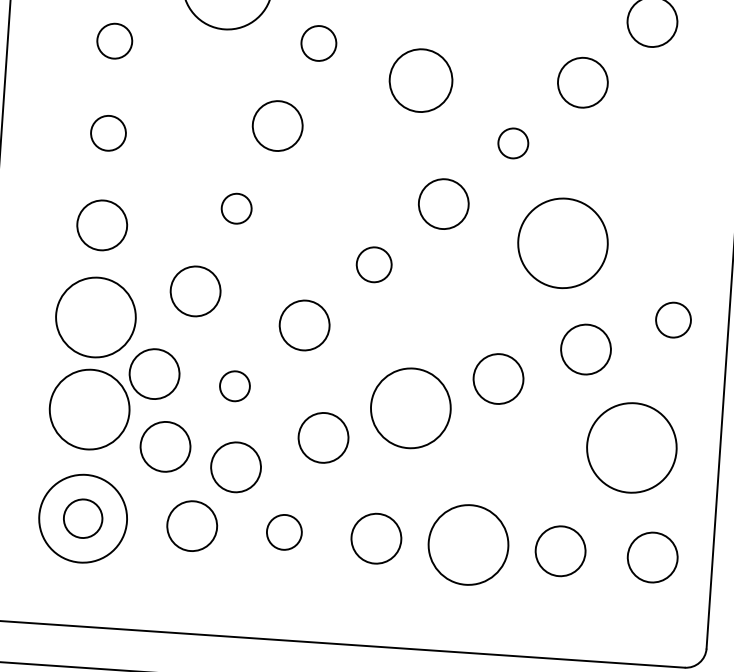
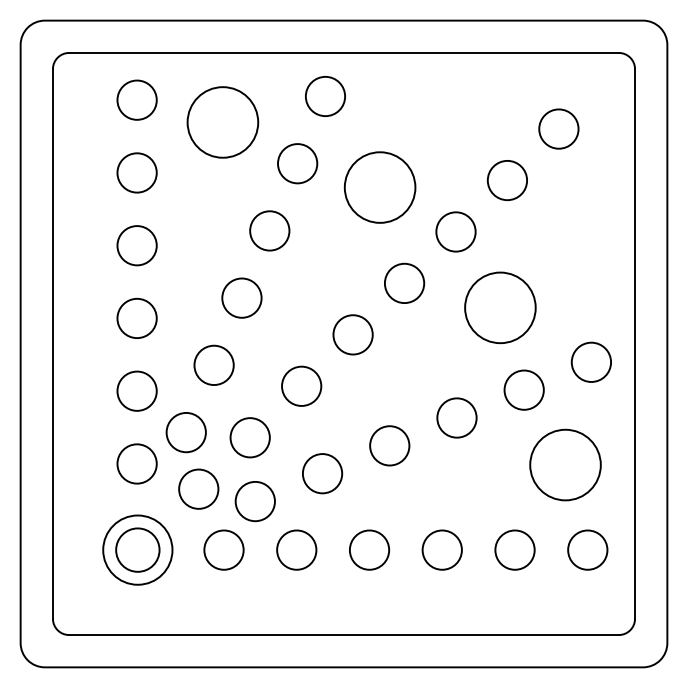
circle: (114, 40) -> (136, 172), size x1.43
circle: (318, 43) -> (297, 163), size x1.43
circle: (420, 80) -> (379, 187), size x1.43
circle: (107, 132) -> (136, 245), size x1.43
circle: (512, 142) -> (455, 231), size x1.67
circle: (236, 207) -> (241, 297), size x1.67
circle: (373, 264) -> (352, 334), size x1.43
circle: (95, 316) -> (136, 390), size x0.62
circle: (673, 319) -> (591, 361), size x1.43
circle: (234, 385) -> (249, 437), size x1.67
circle: (410, 407) -> (389, 445), size x0.62
circle: (88, 408) -> (136, 463), size x0.62
circle: (82, 517) -> (137, 549), size x1.43
circle: (284, 531) -> (296, 549), size x1.43
circle: (467, 544) -> (441, 549), size x0.62

